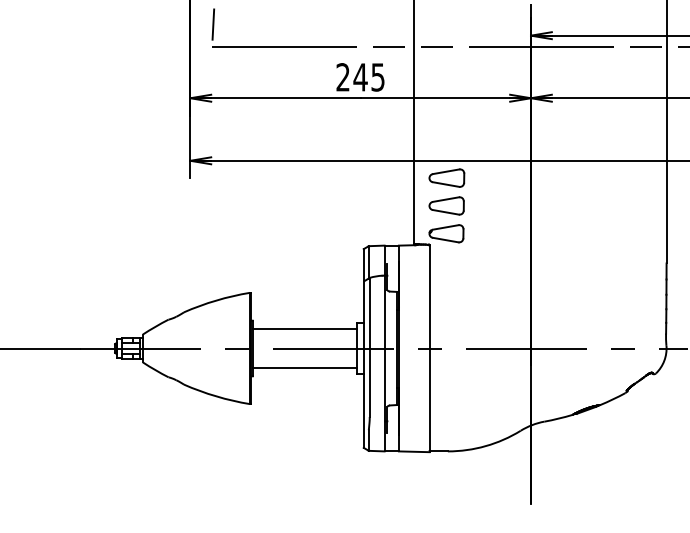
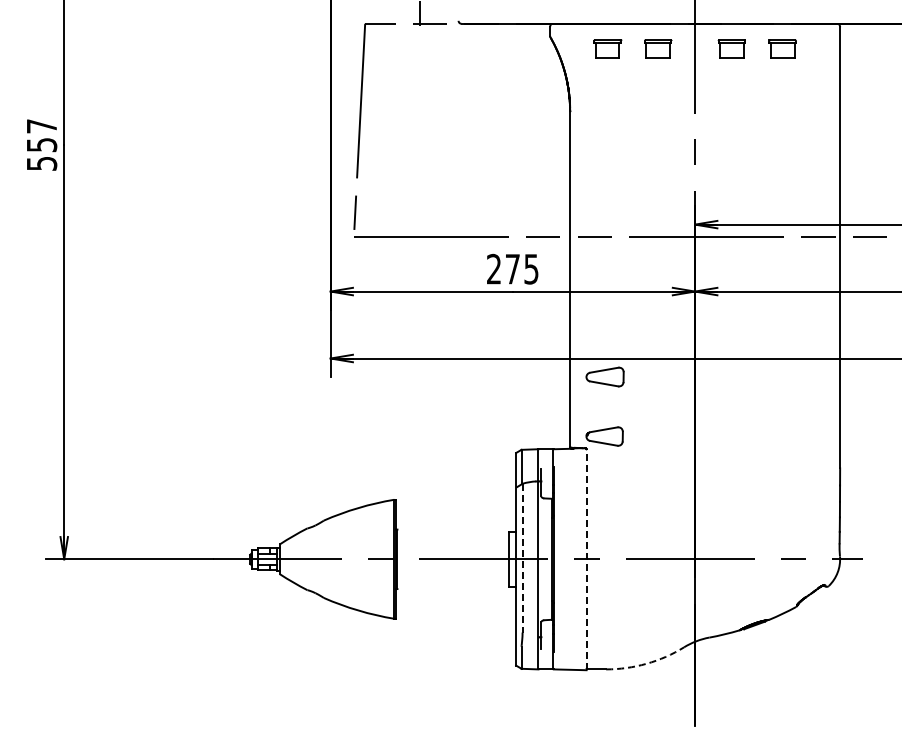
text: (360, 77) -> (512, 269), 245 -> 275
part: (446, 205) -> (604, 406), removed
line: (305, 329) -> (453, 538), removed
line: (369, 347) -> (522, 558), solid -> dashed
line: (429, 348) -> (586, 559), solid -> dashed
line: (305, 368) -> (453, 580), removed
arc: (485, 445) -> (646, 663), solid -> dashed

